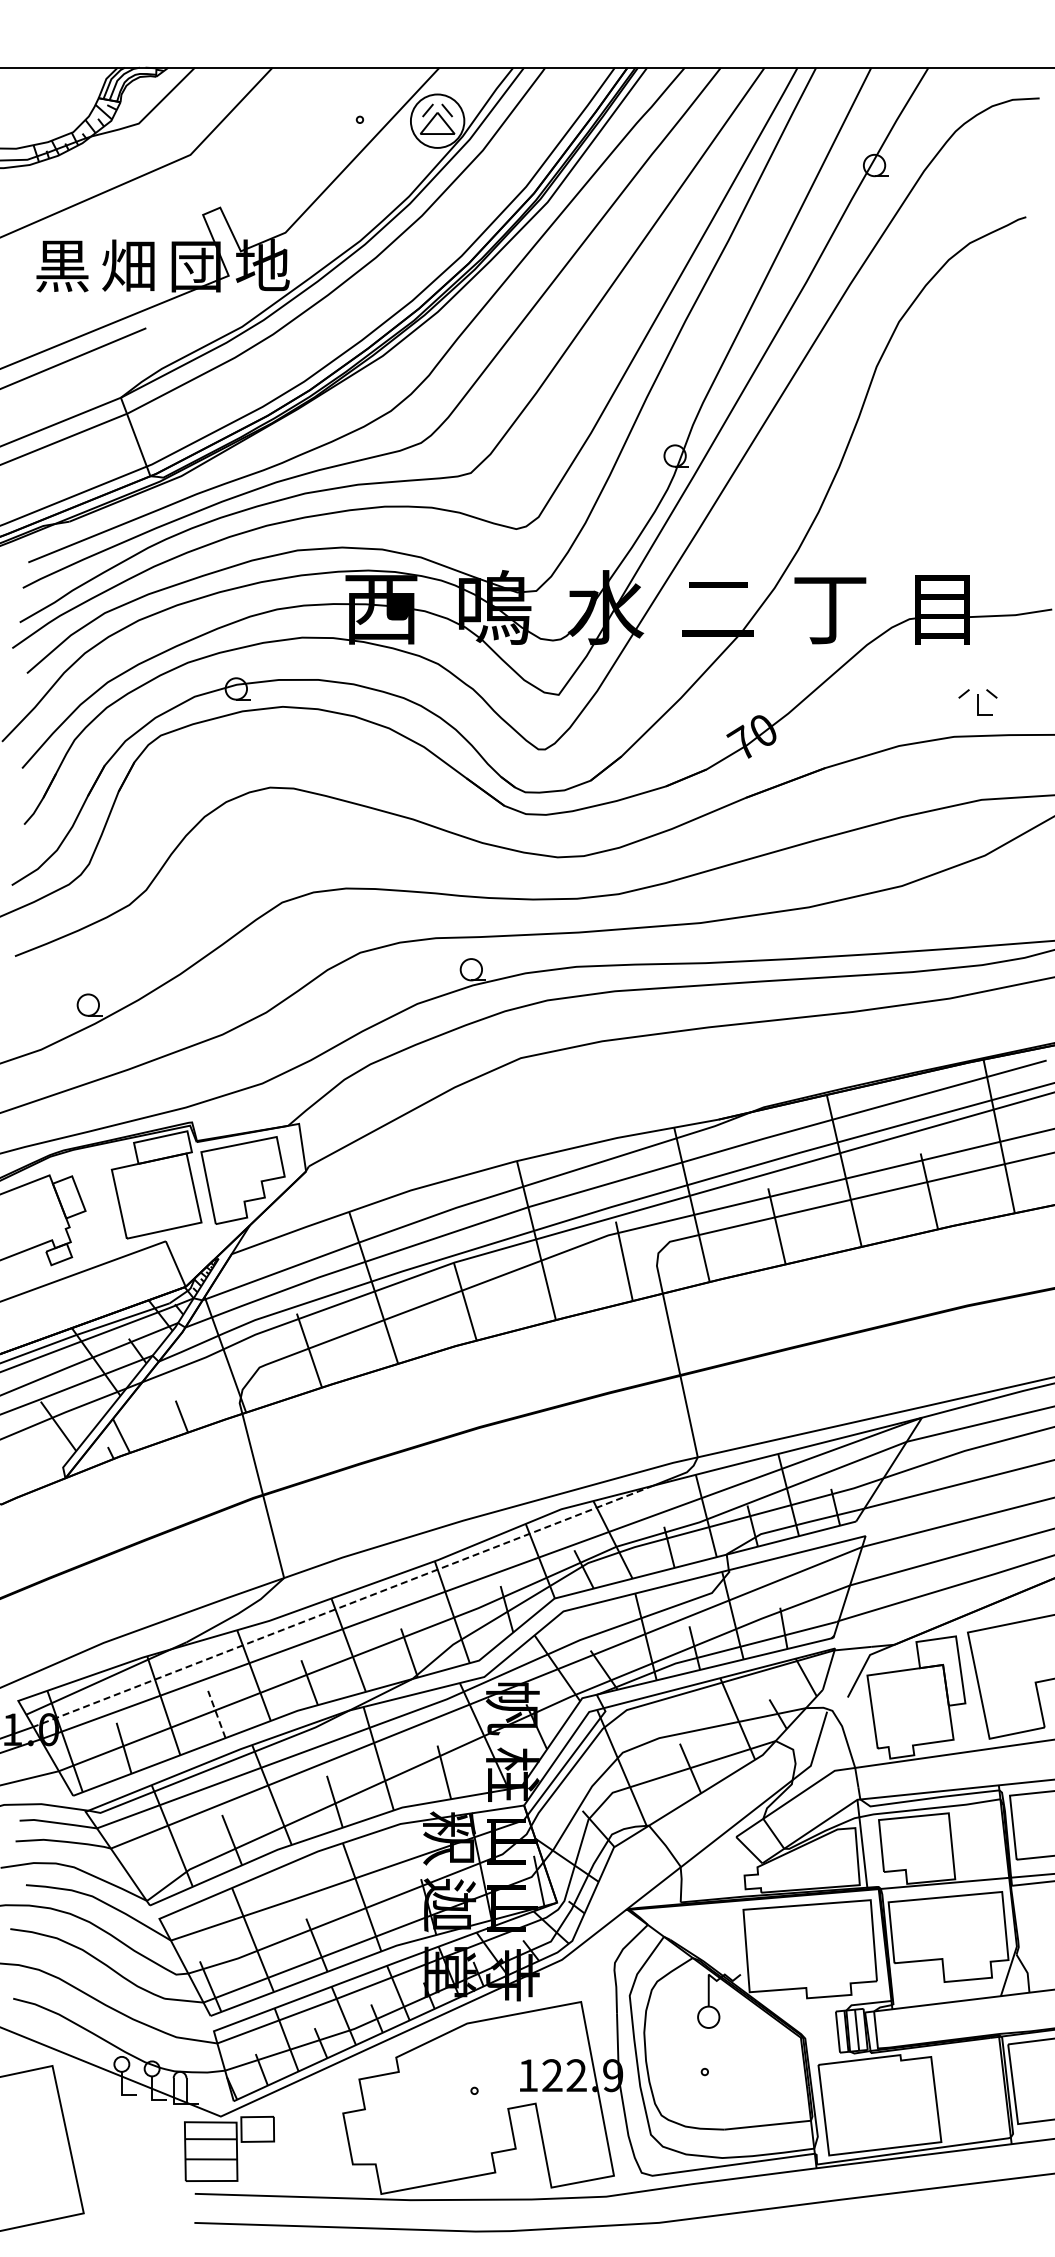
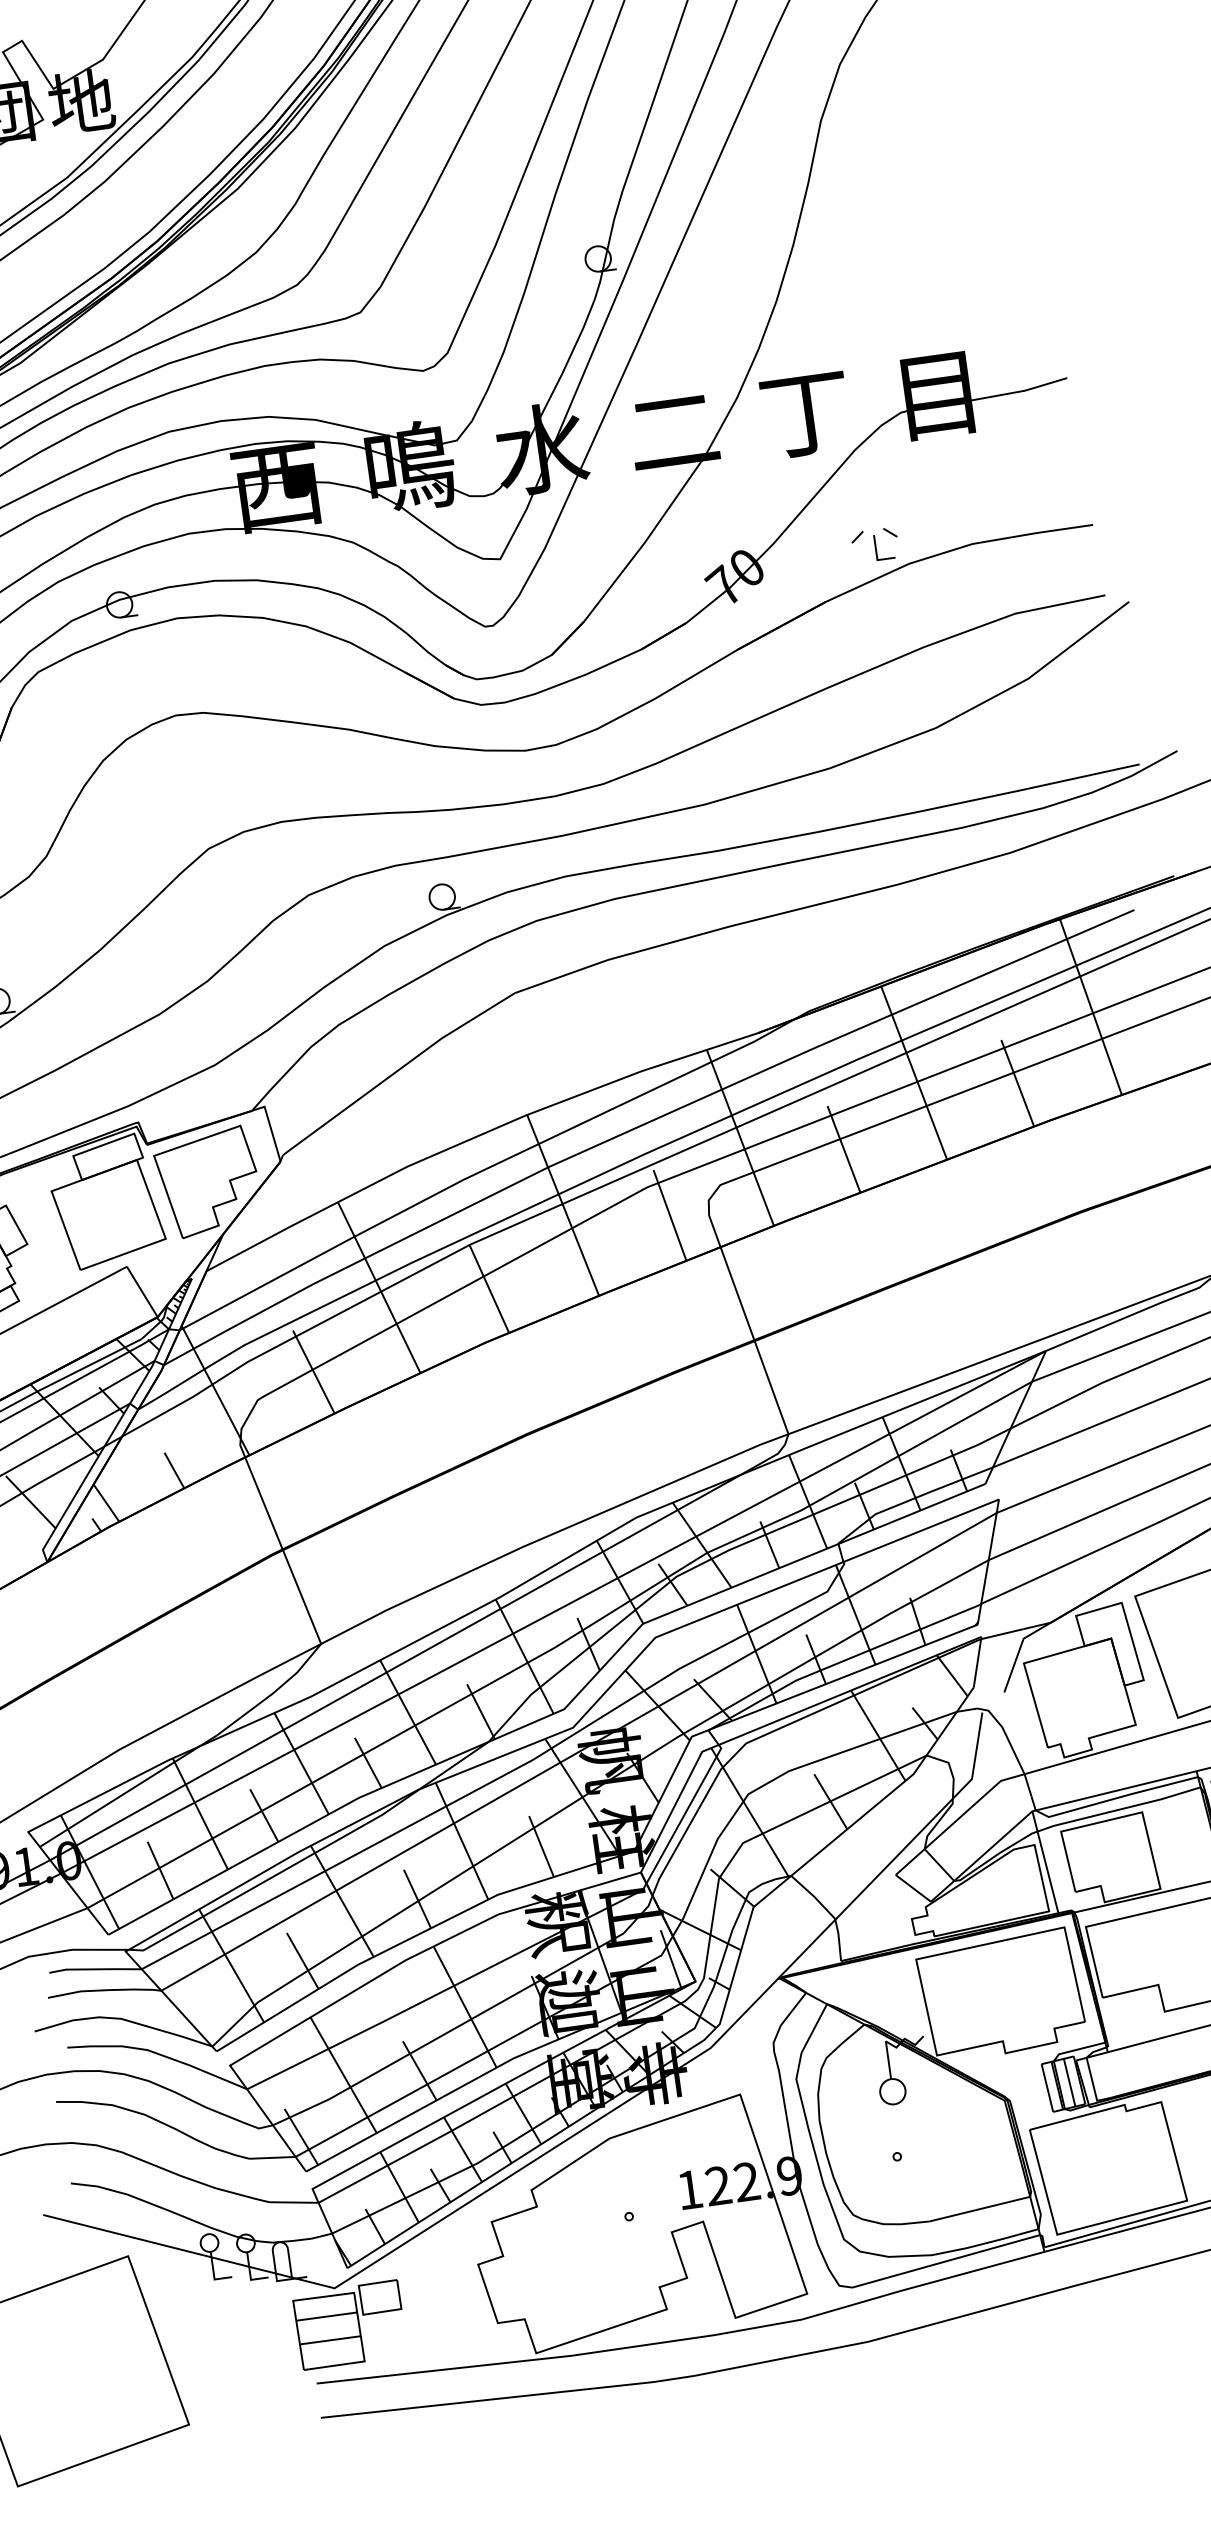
part: (977, 702) -> (874, 545), moved
line: (343, 1606) -> (395, 1667), dashed -> solid
line: (216, 1714) -> (263, 1815), dashed -> solid

